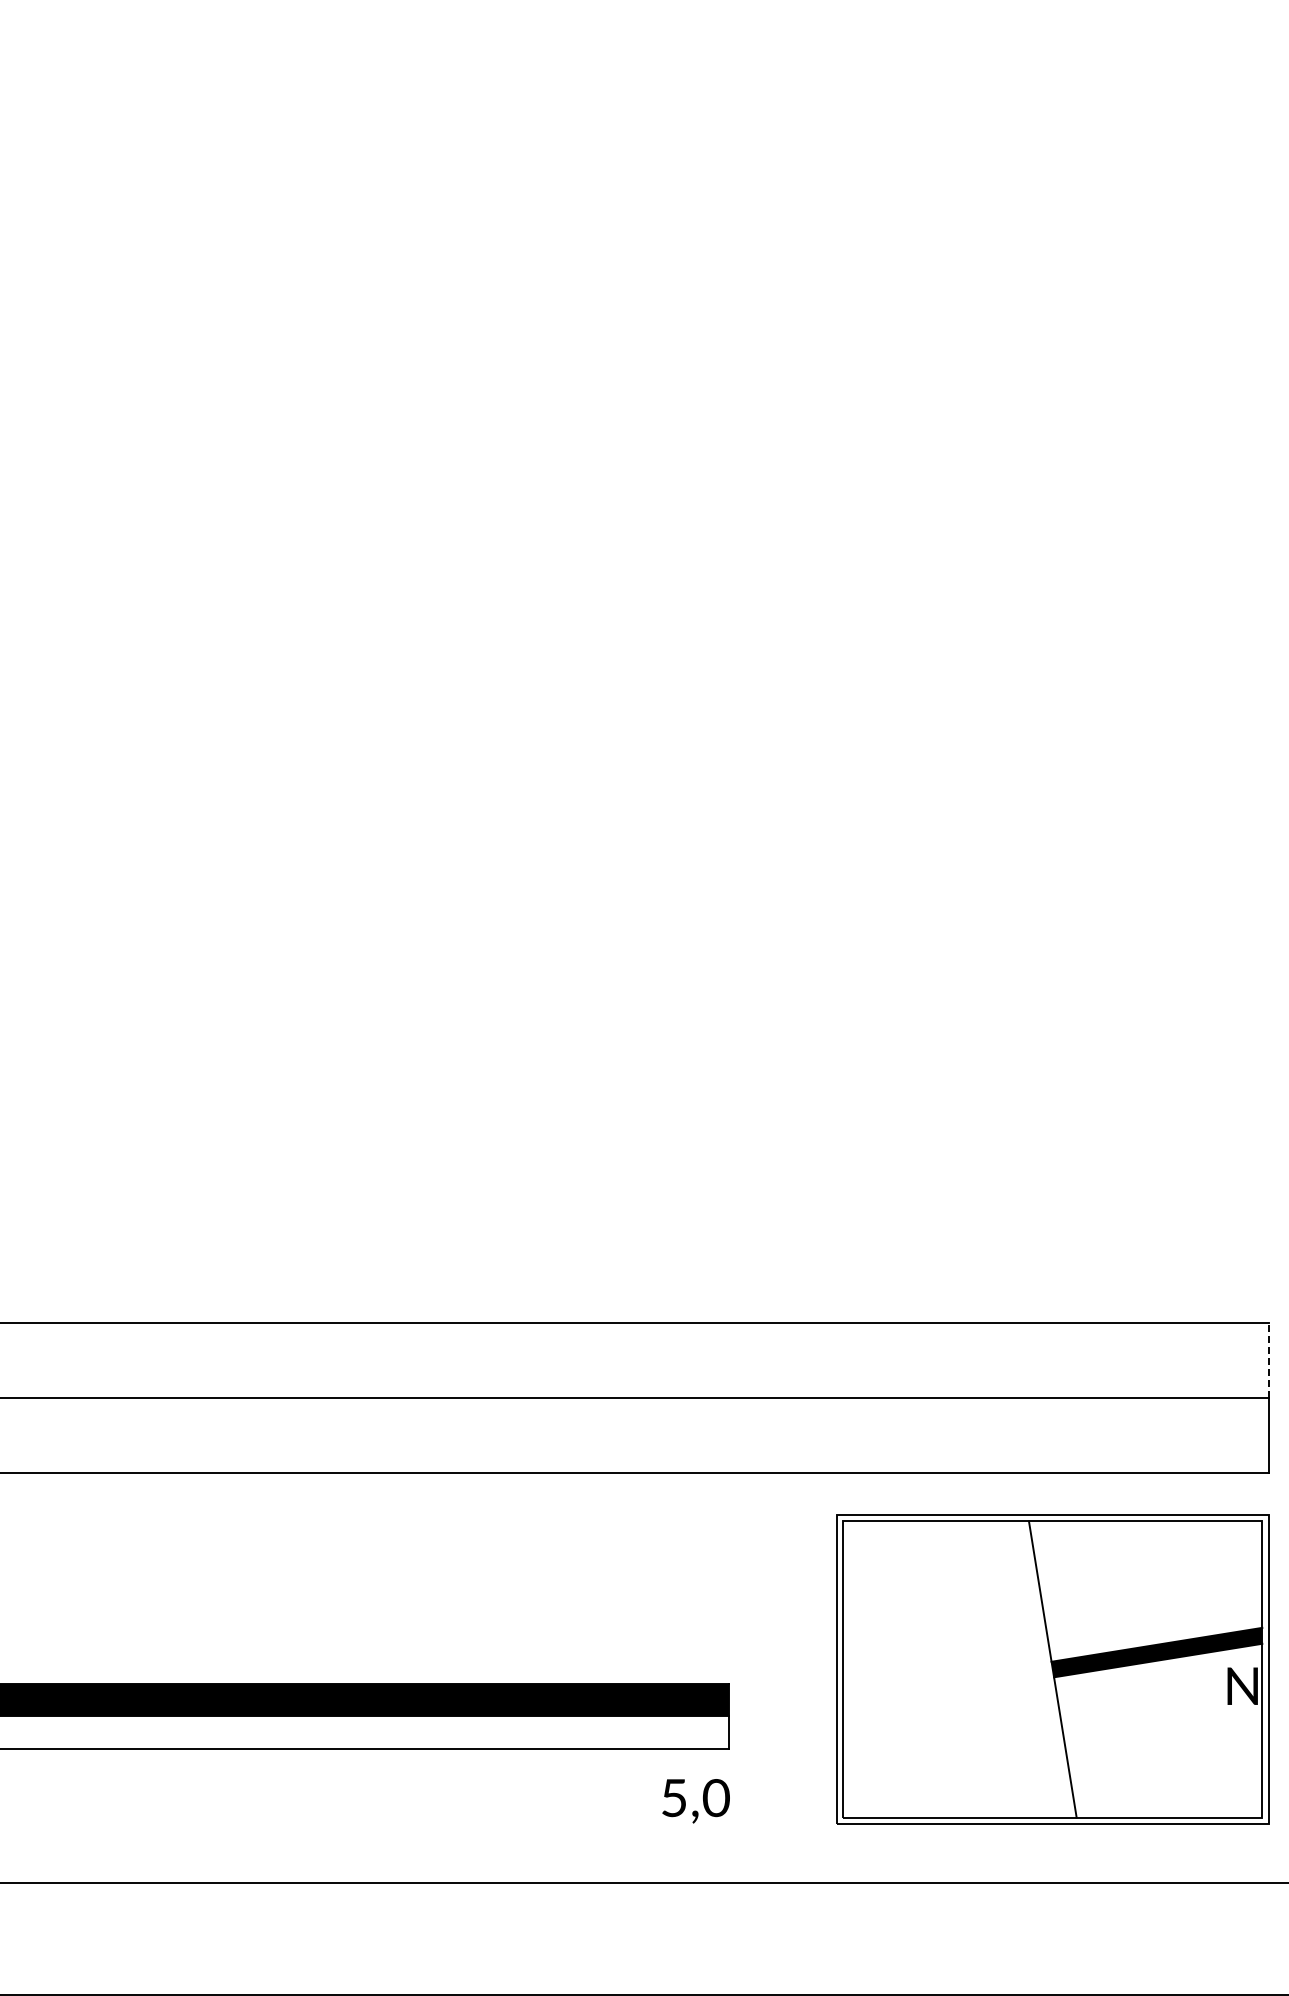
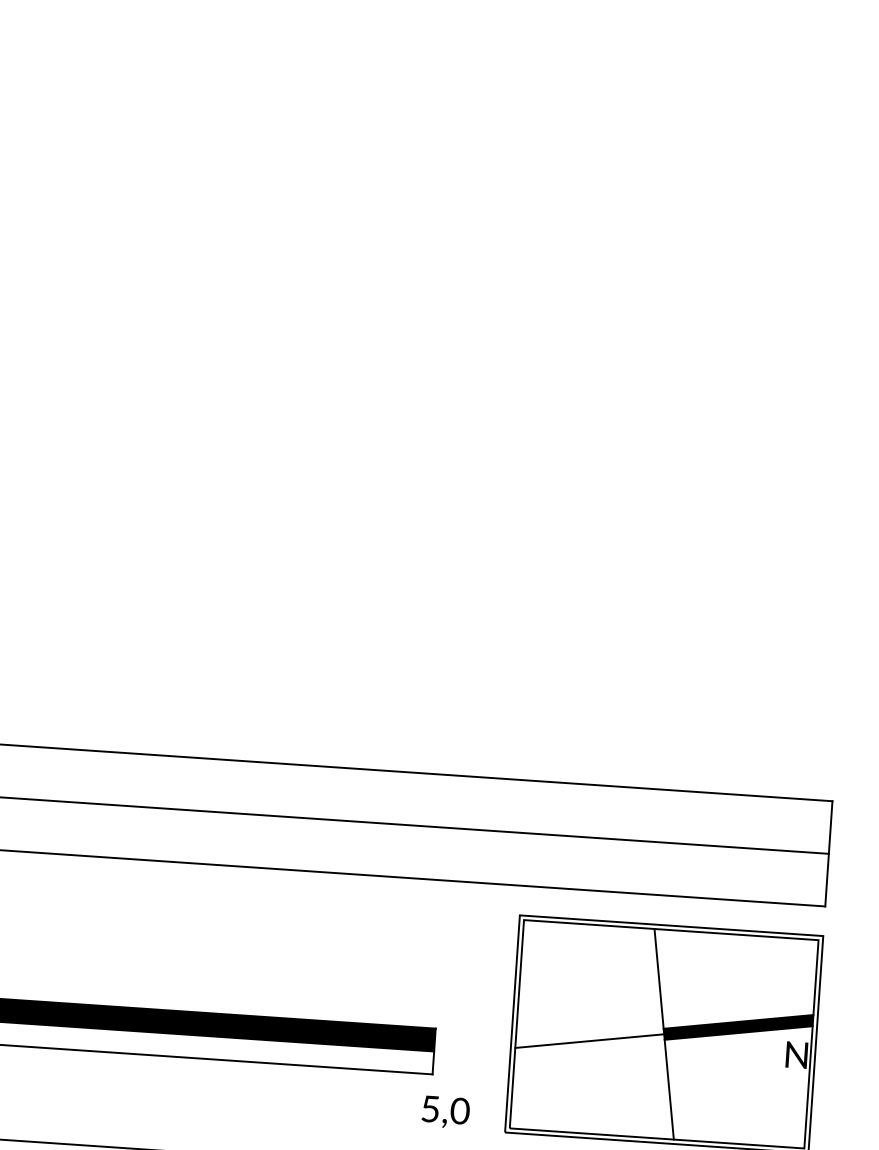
line: (1268, 1360) -> (830, 827), dashed -> solid
line: (947, 1686) -> (589, 1041), added
text: (695, 1801) -> (445, 1112), moved

